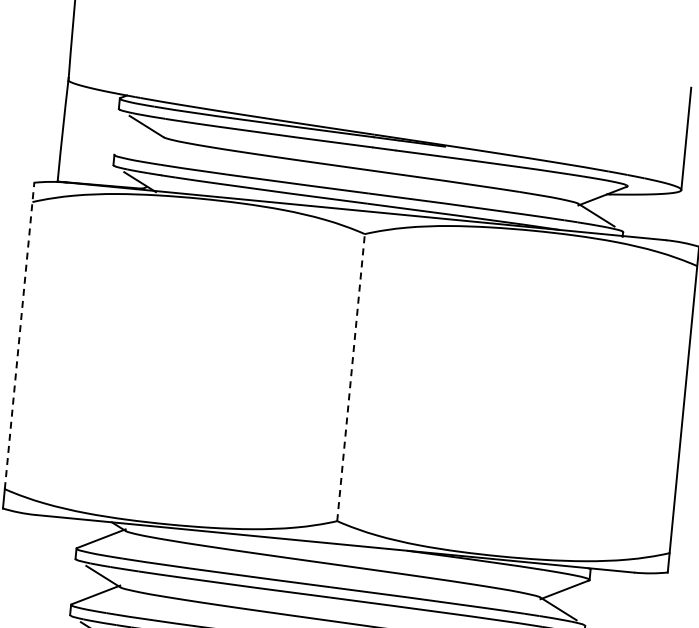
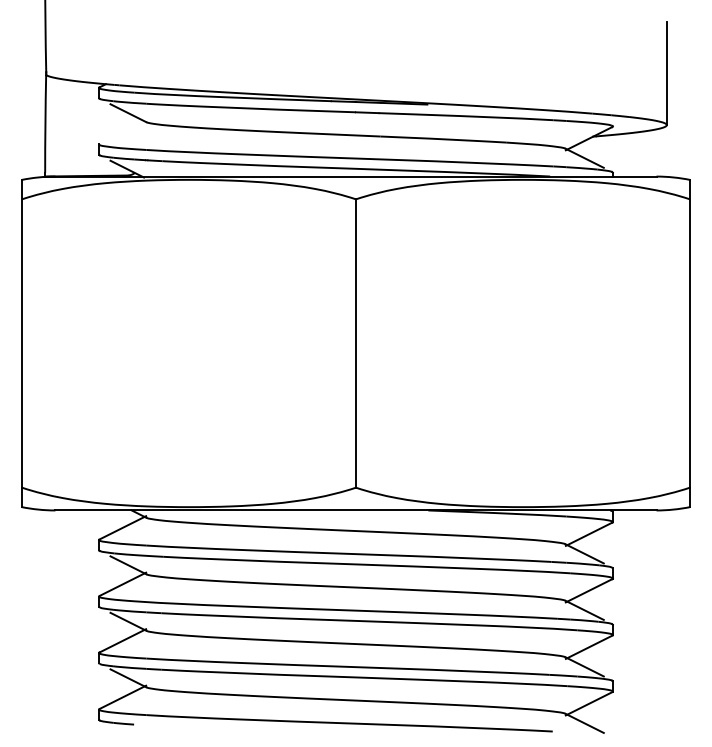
line: (20, 335) -> (22, 333), dashed -> solid
line: (350, 377) -> (355, 343), dashed -> solid

